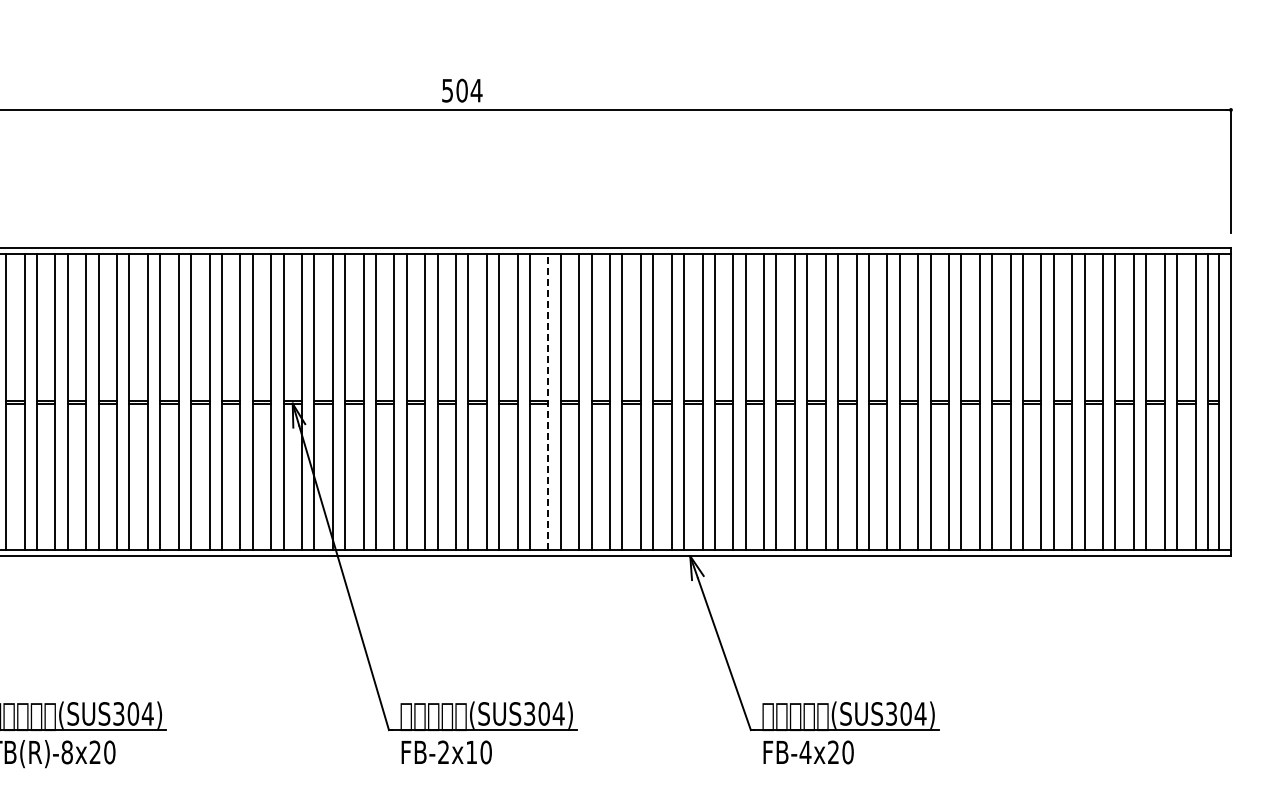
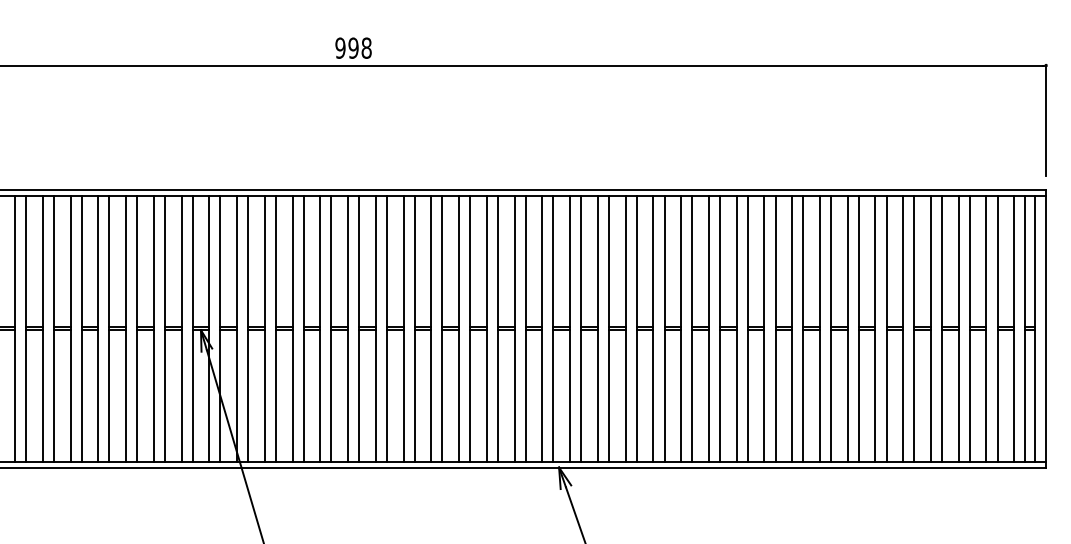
text: (461, 90) -> (353, 48), 504 -> 998
line: (548, 402) -> (431, 329), dashed -> solid

